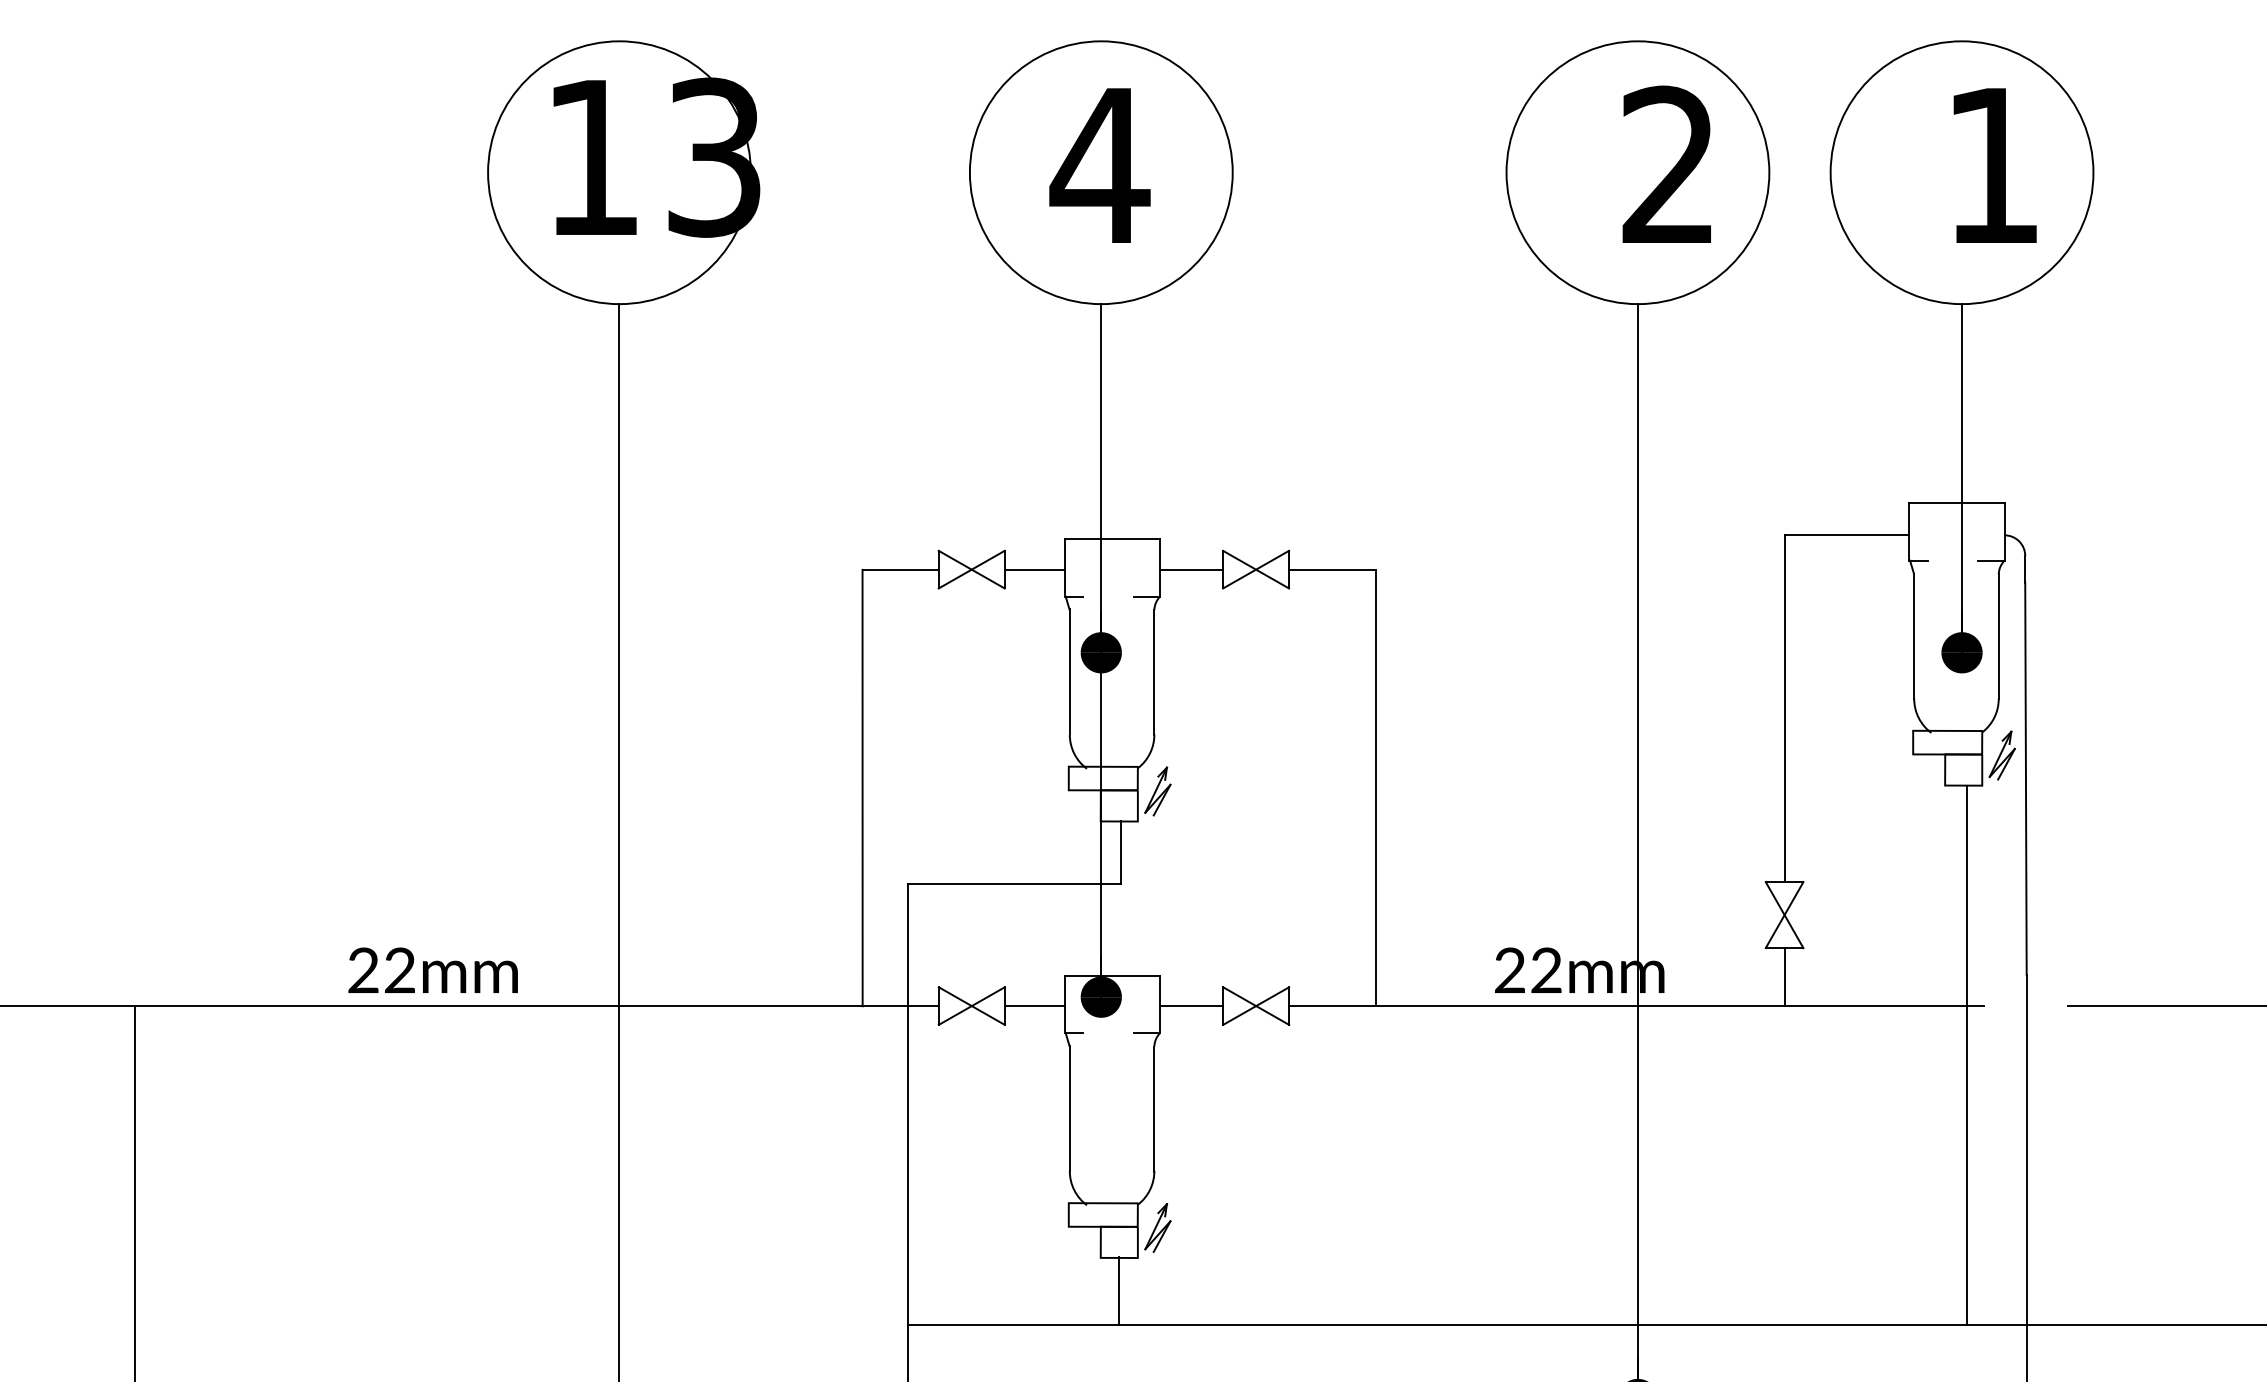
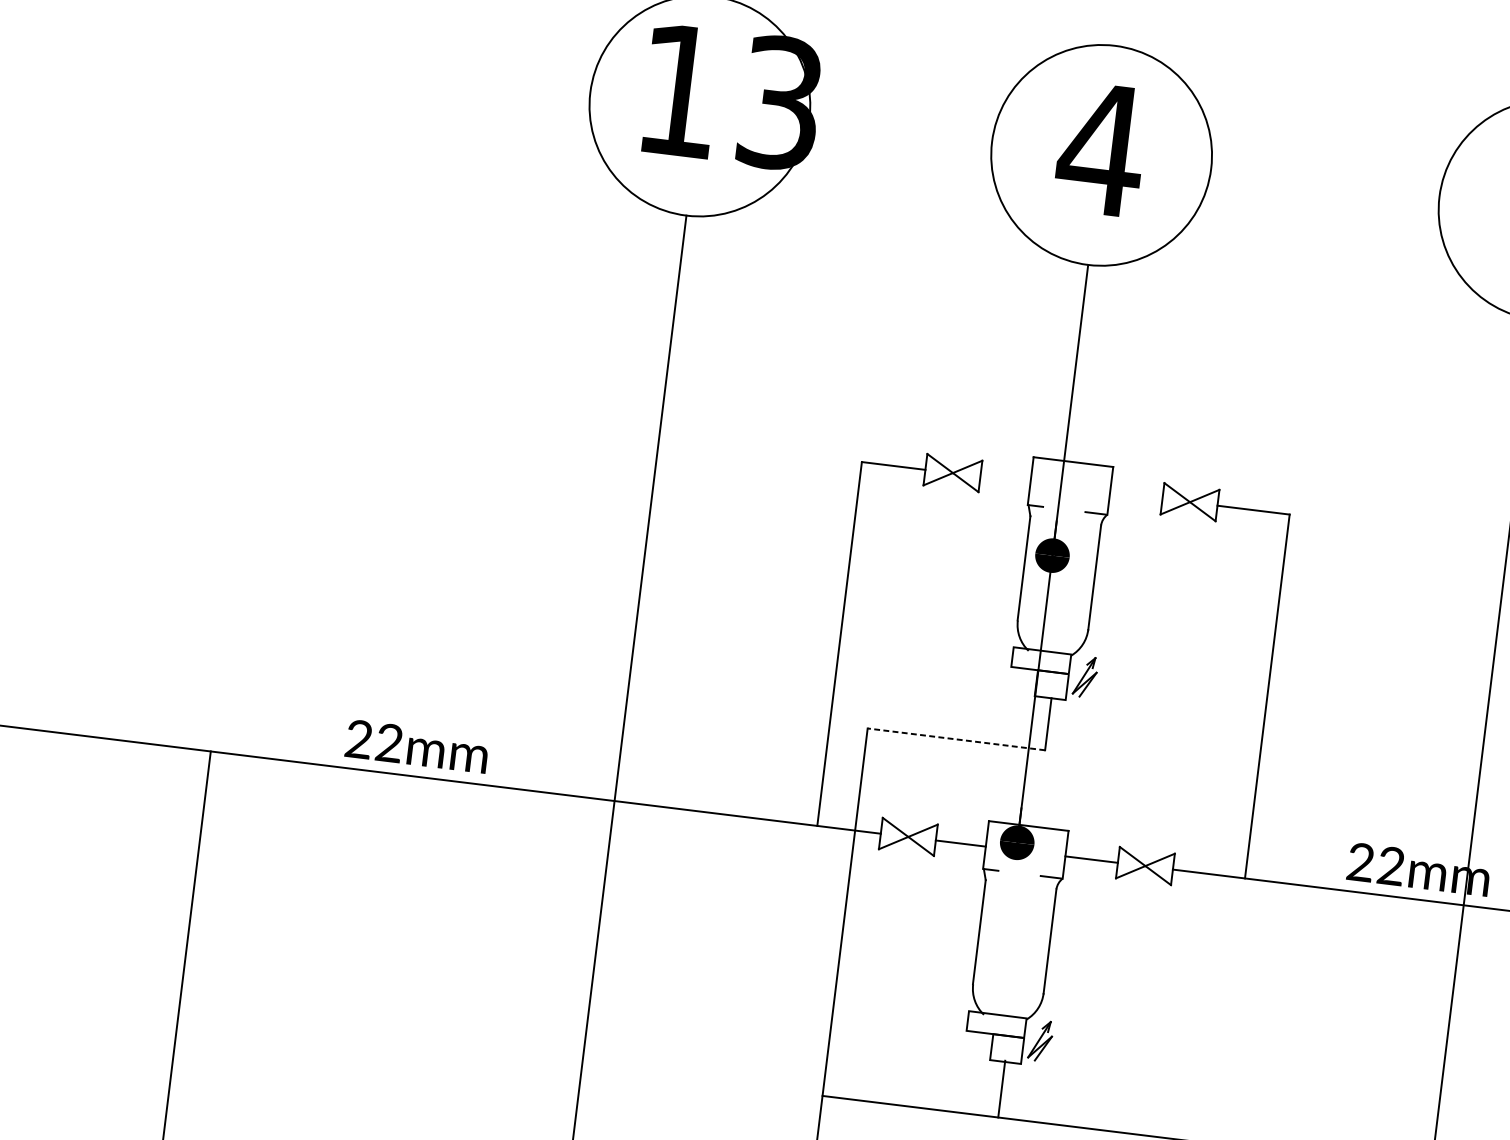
line: (1034, 569) -> (1005, 479), removed
line: (1191, 569) -> (1136, 495), removed
line: (1013, 883) -> (955, 739), solid -> dashed
text: (432, 969) -> (416, 745), moved

